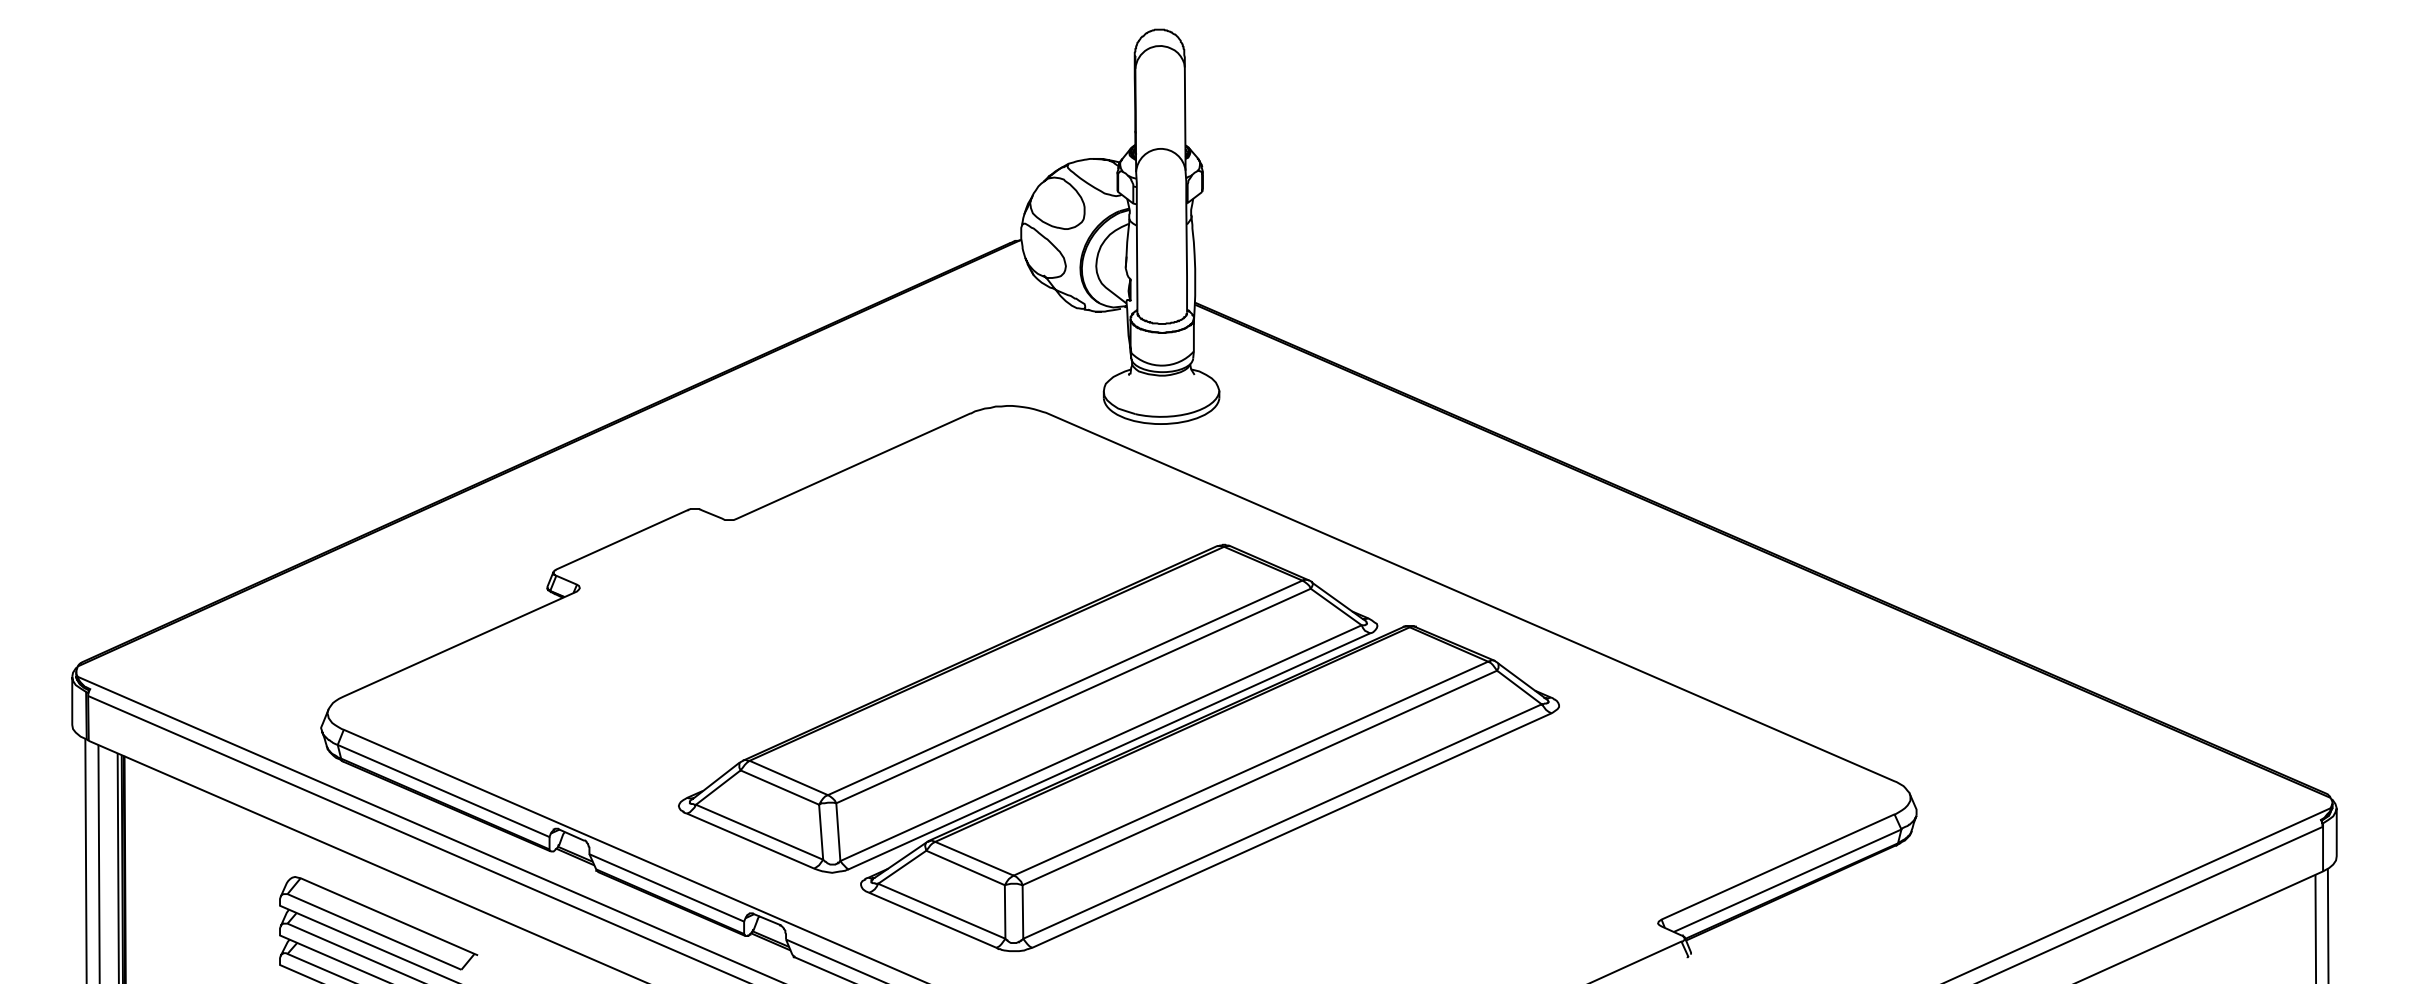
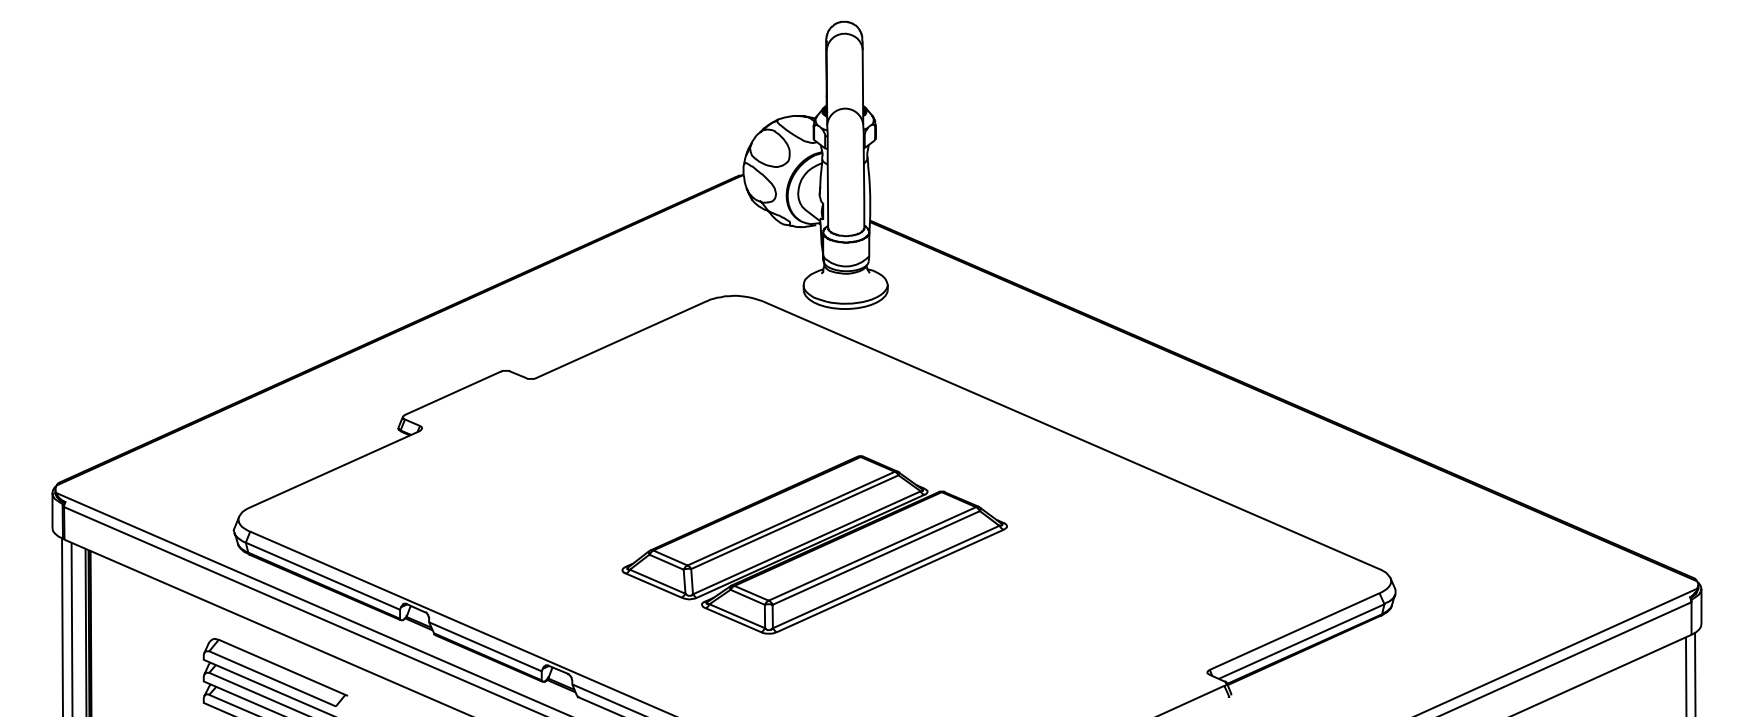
part: (1118, 747) -> (814, 544), size x0.6

